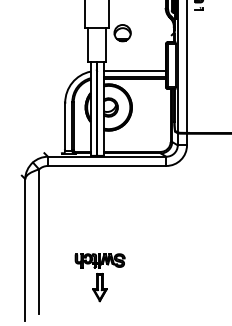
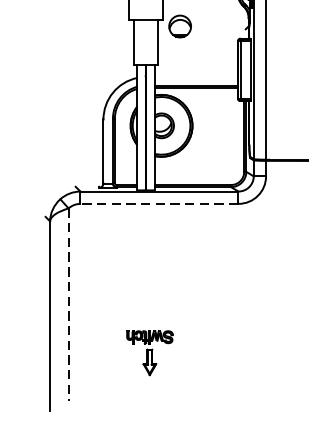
line: (134, 71) -> (195, 77), removed
line: (106, 165) -> (158, 203), solid -> dashed
line: (39, 241) -> (69, 304), solid -> dashed
part: (99, 277) -> (149, 352), size x0.7

